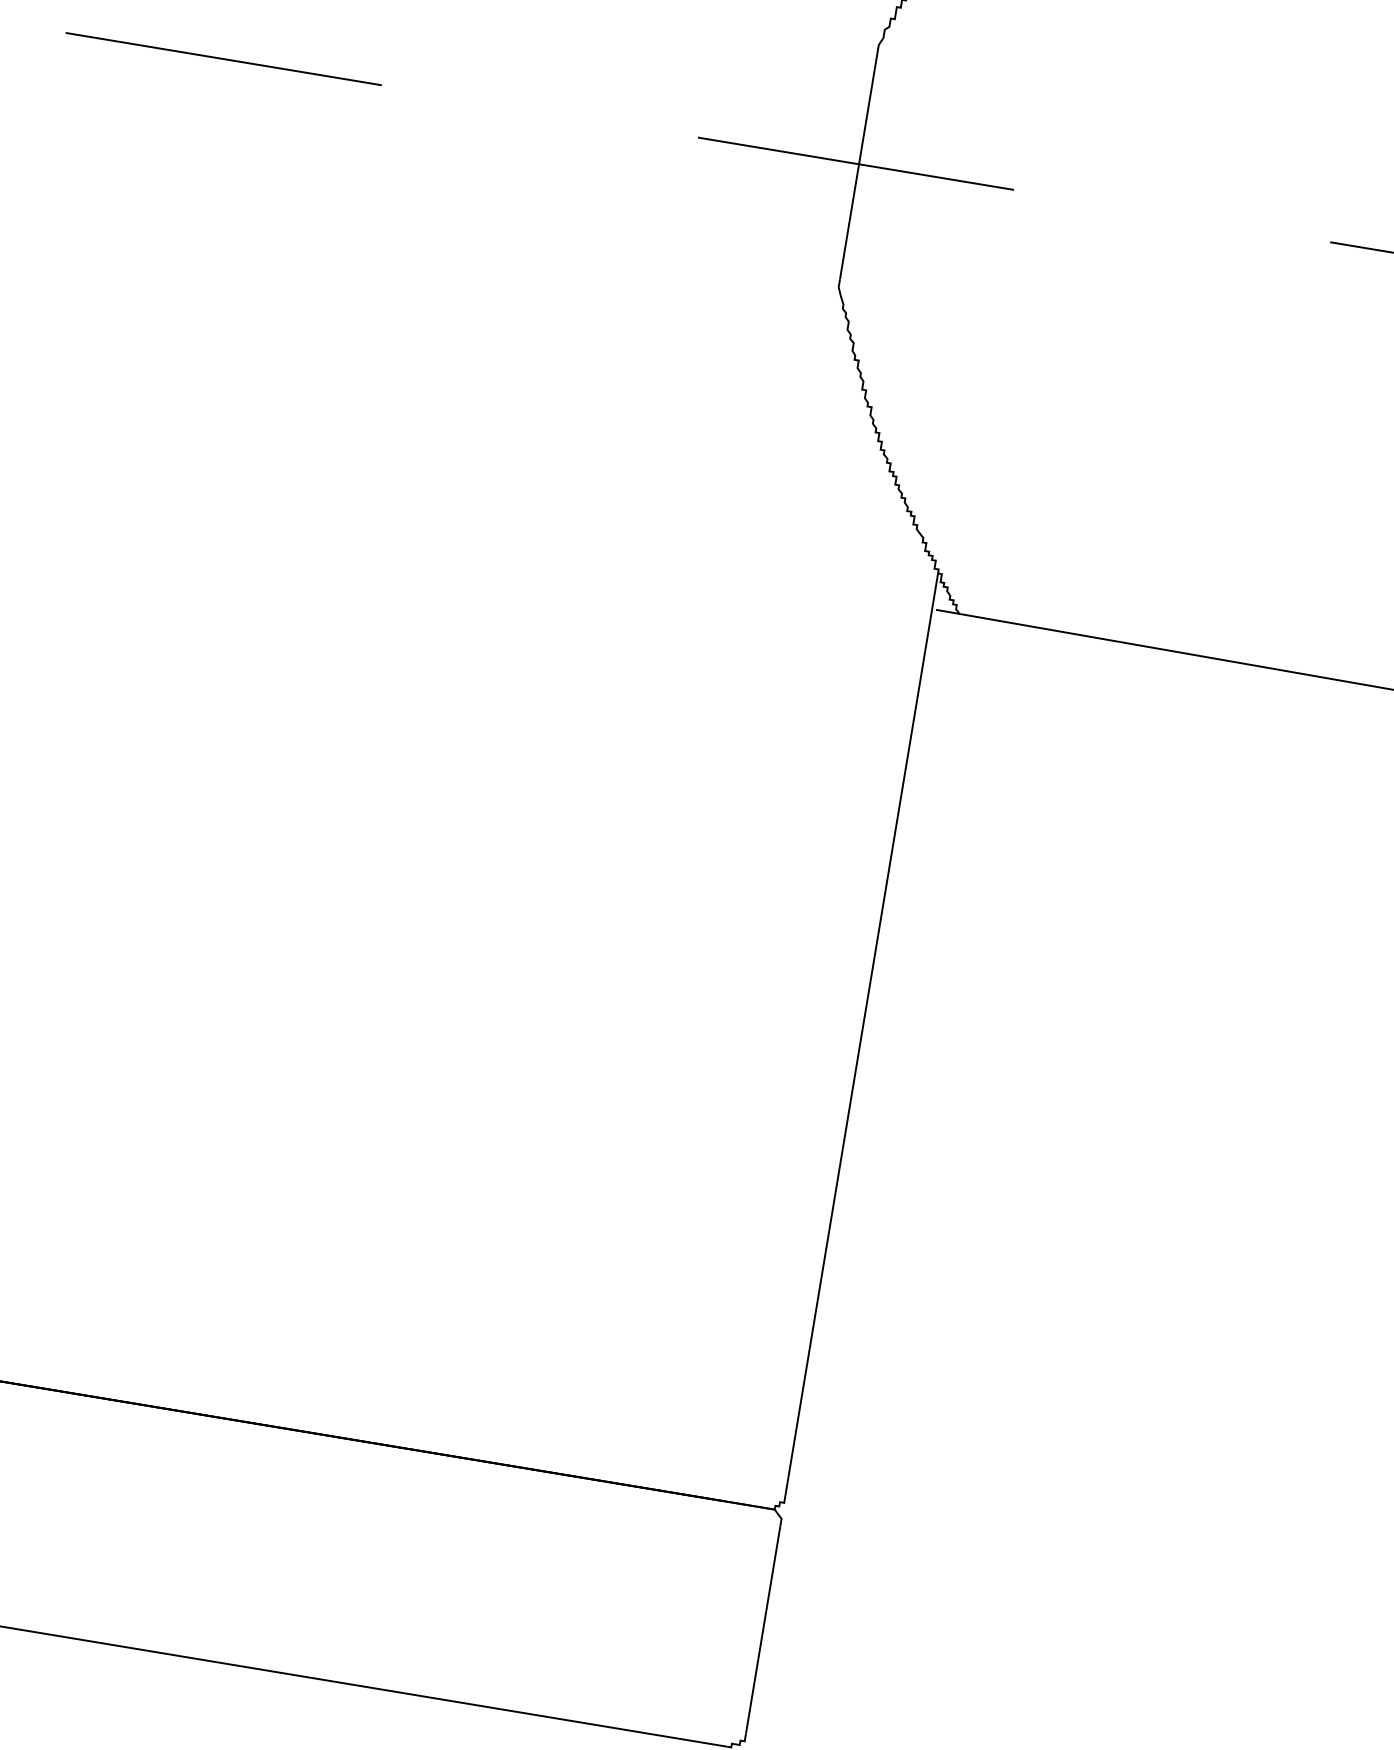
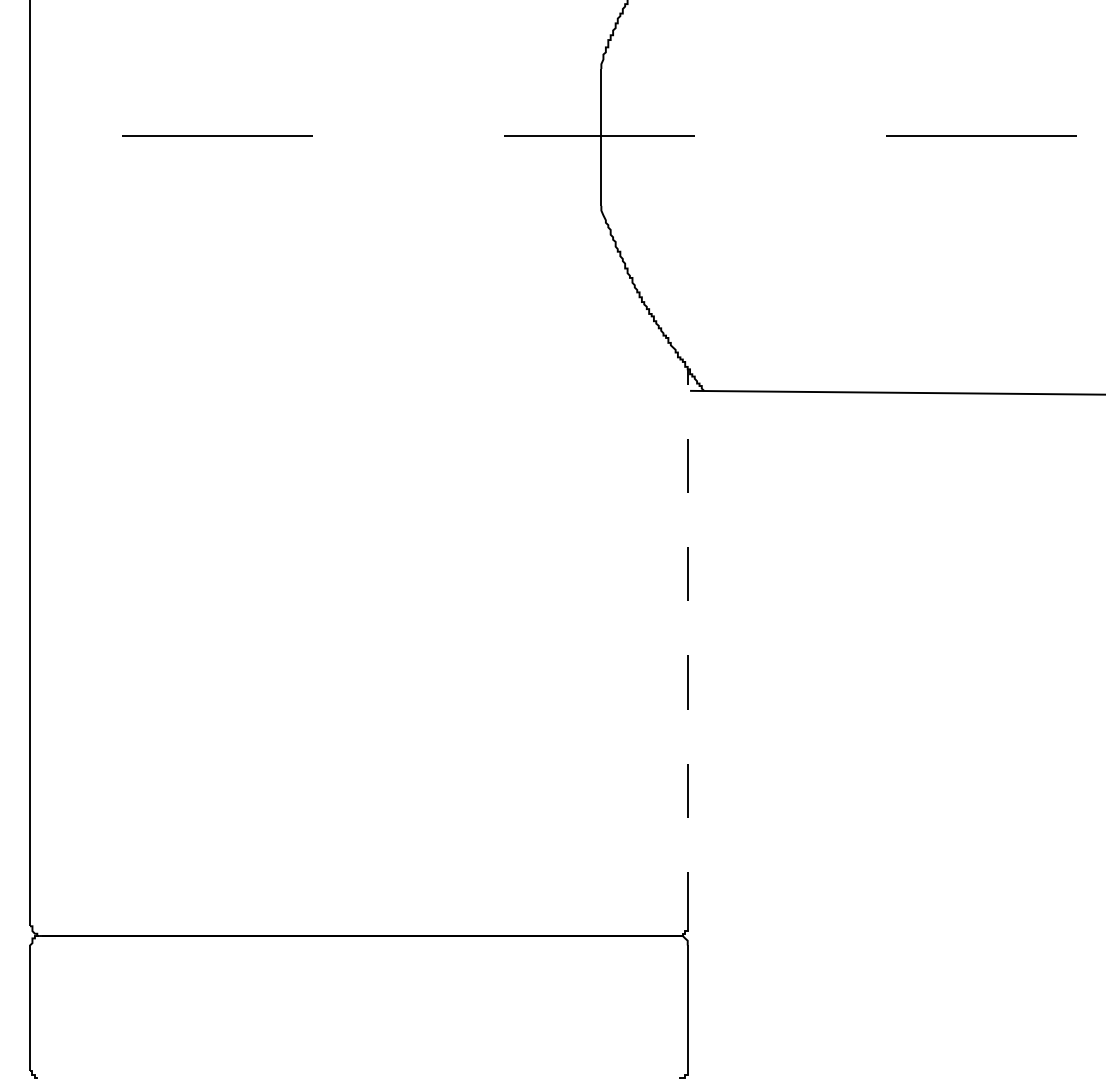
line: (861, 1033) -> (687, 647), solid -> dashed

